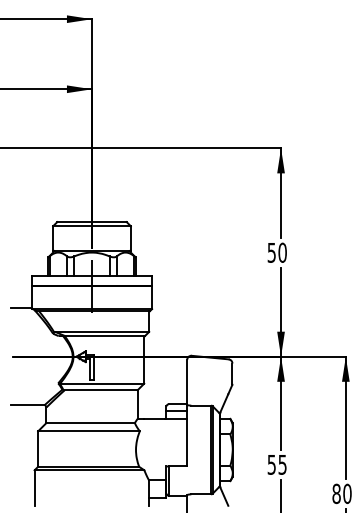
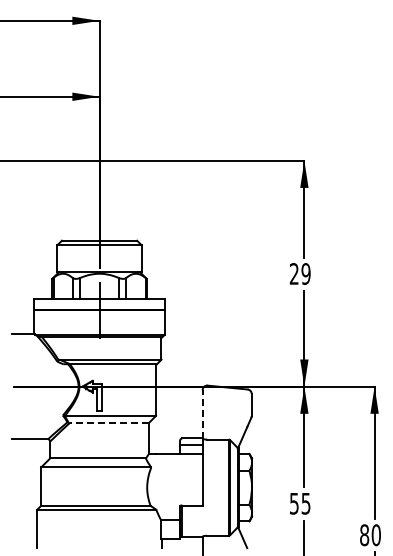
text: (277, 253) -> (300, 274), 50 -> 29
line: (187, 381) -> (202, 413), solid -> dashed
line: (101, 390) -> (109, 423), solid -> dashed

